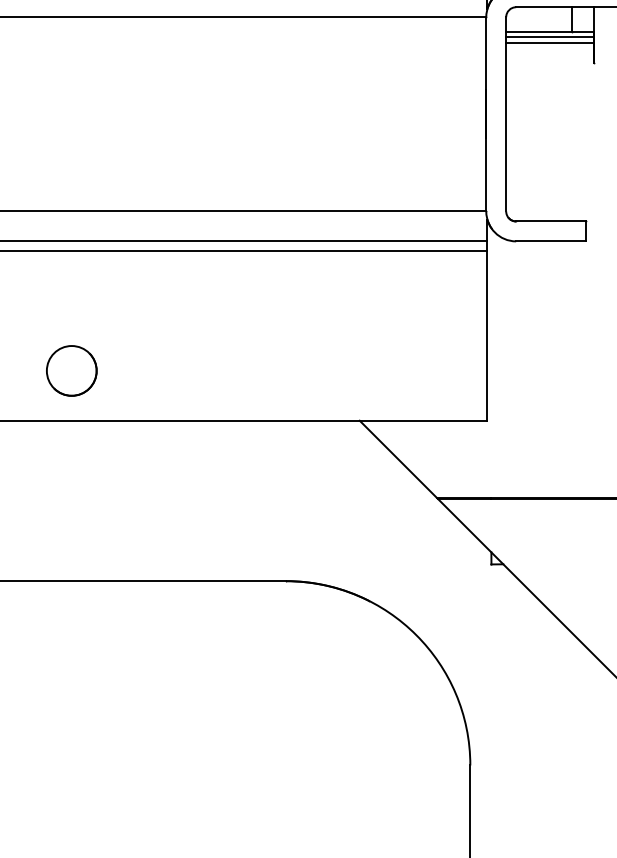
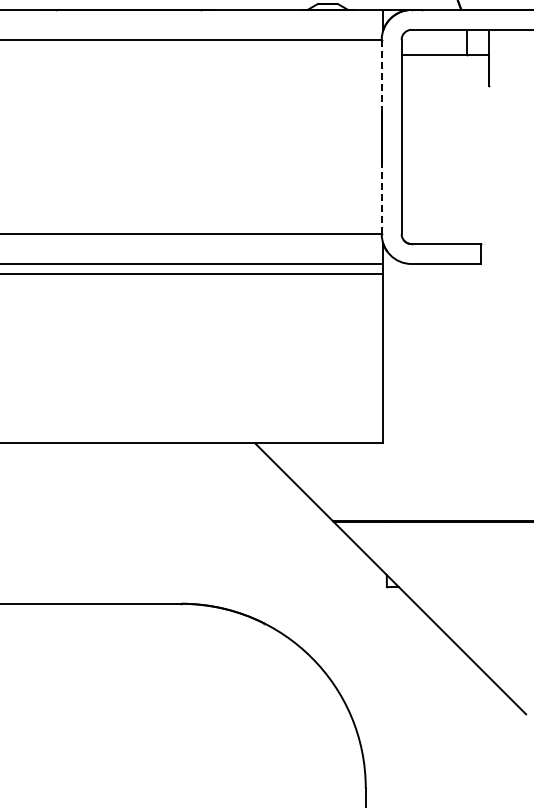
line: (549, 37) -> (444, 60), removed
line: (549, 43) -> (444, 66), removed
line: (486, 114) -> (381, 137), solid -> dashed

